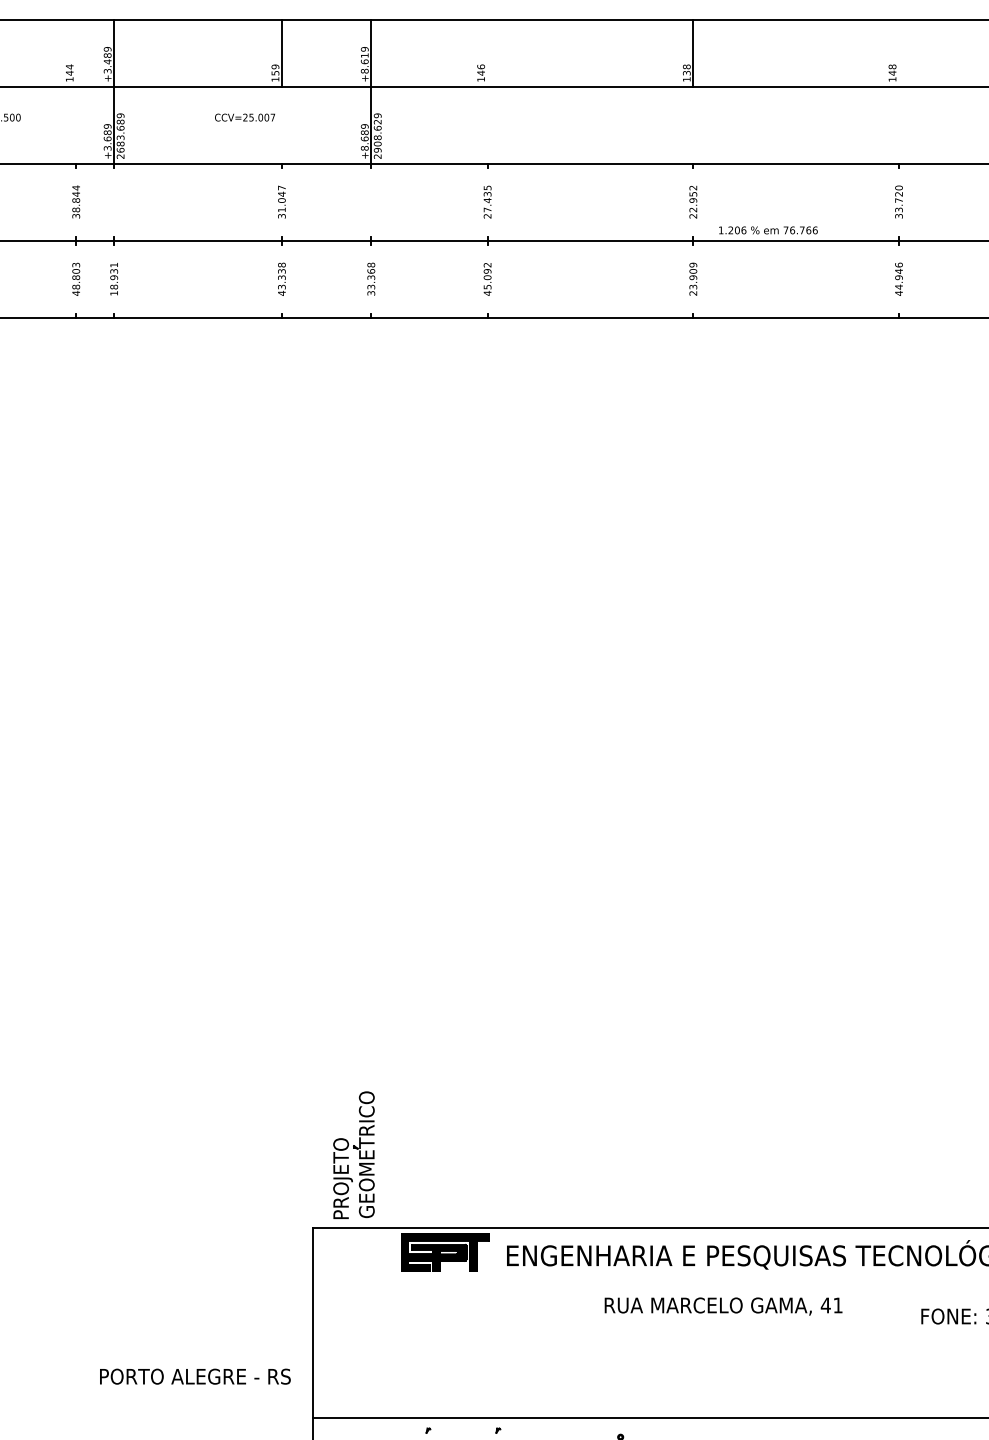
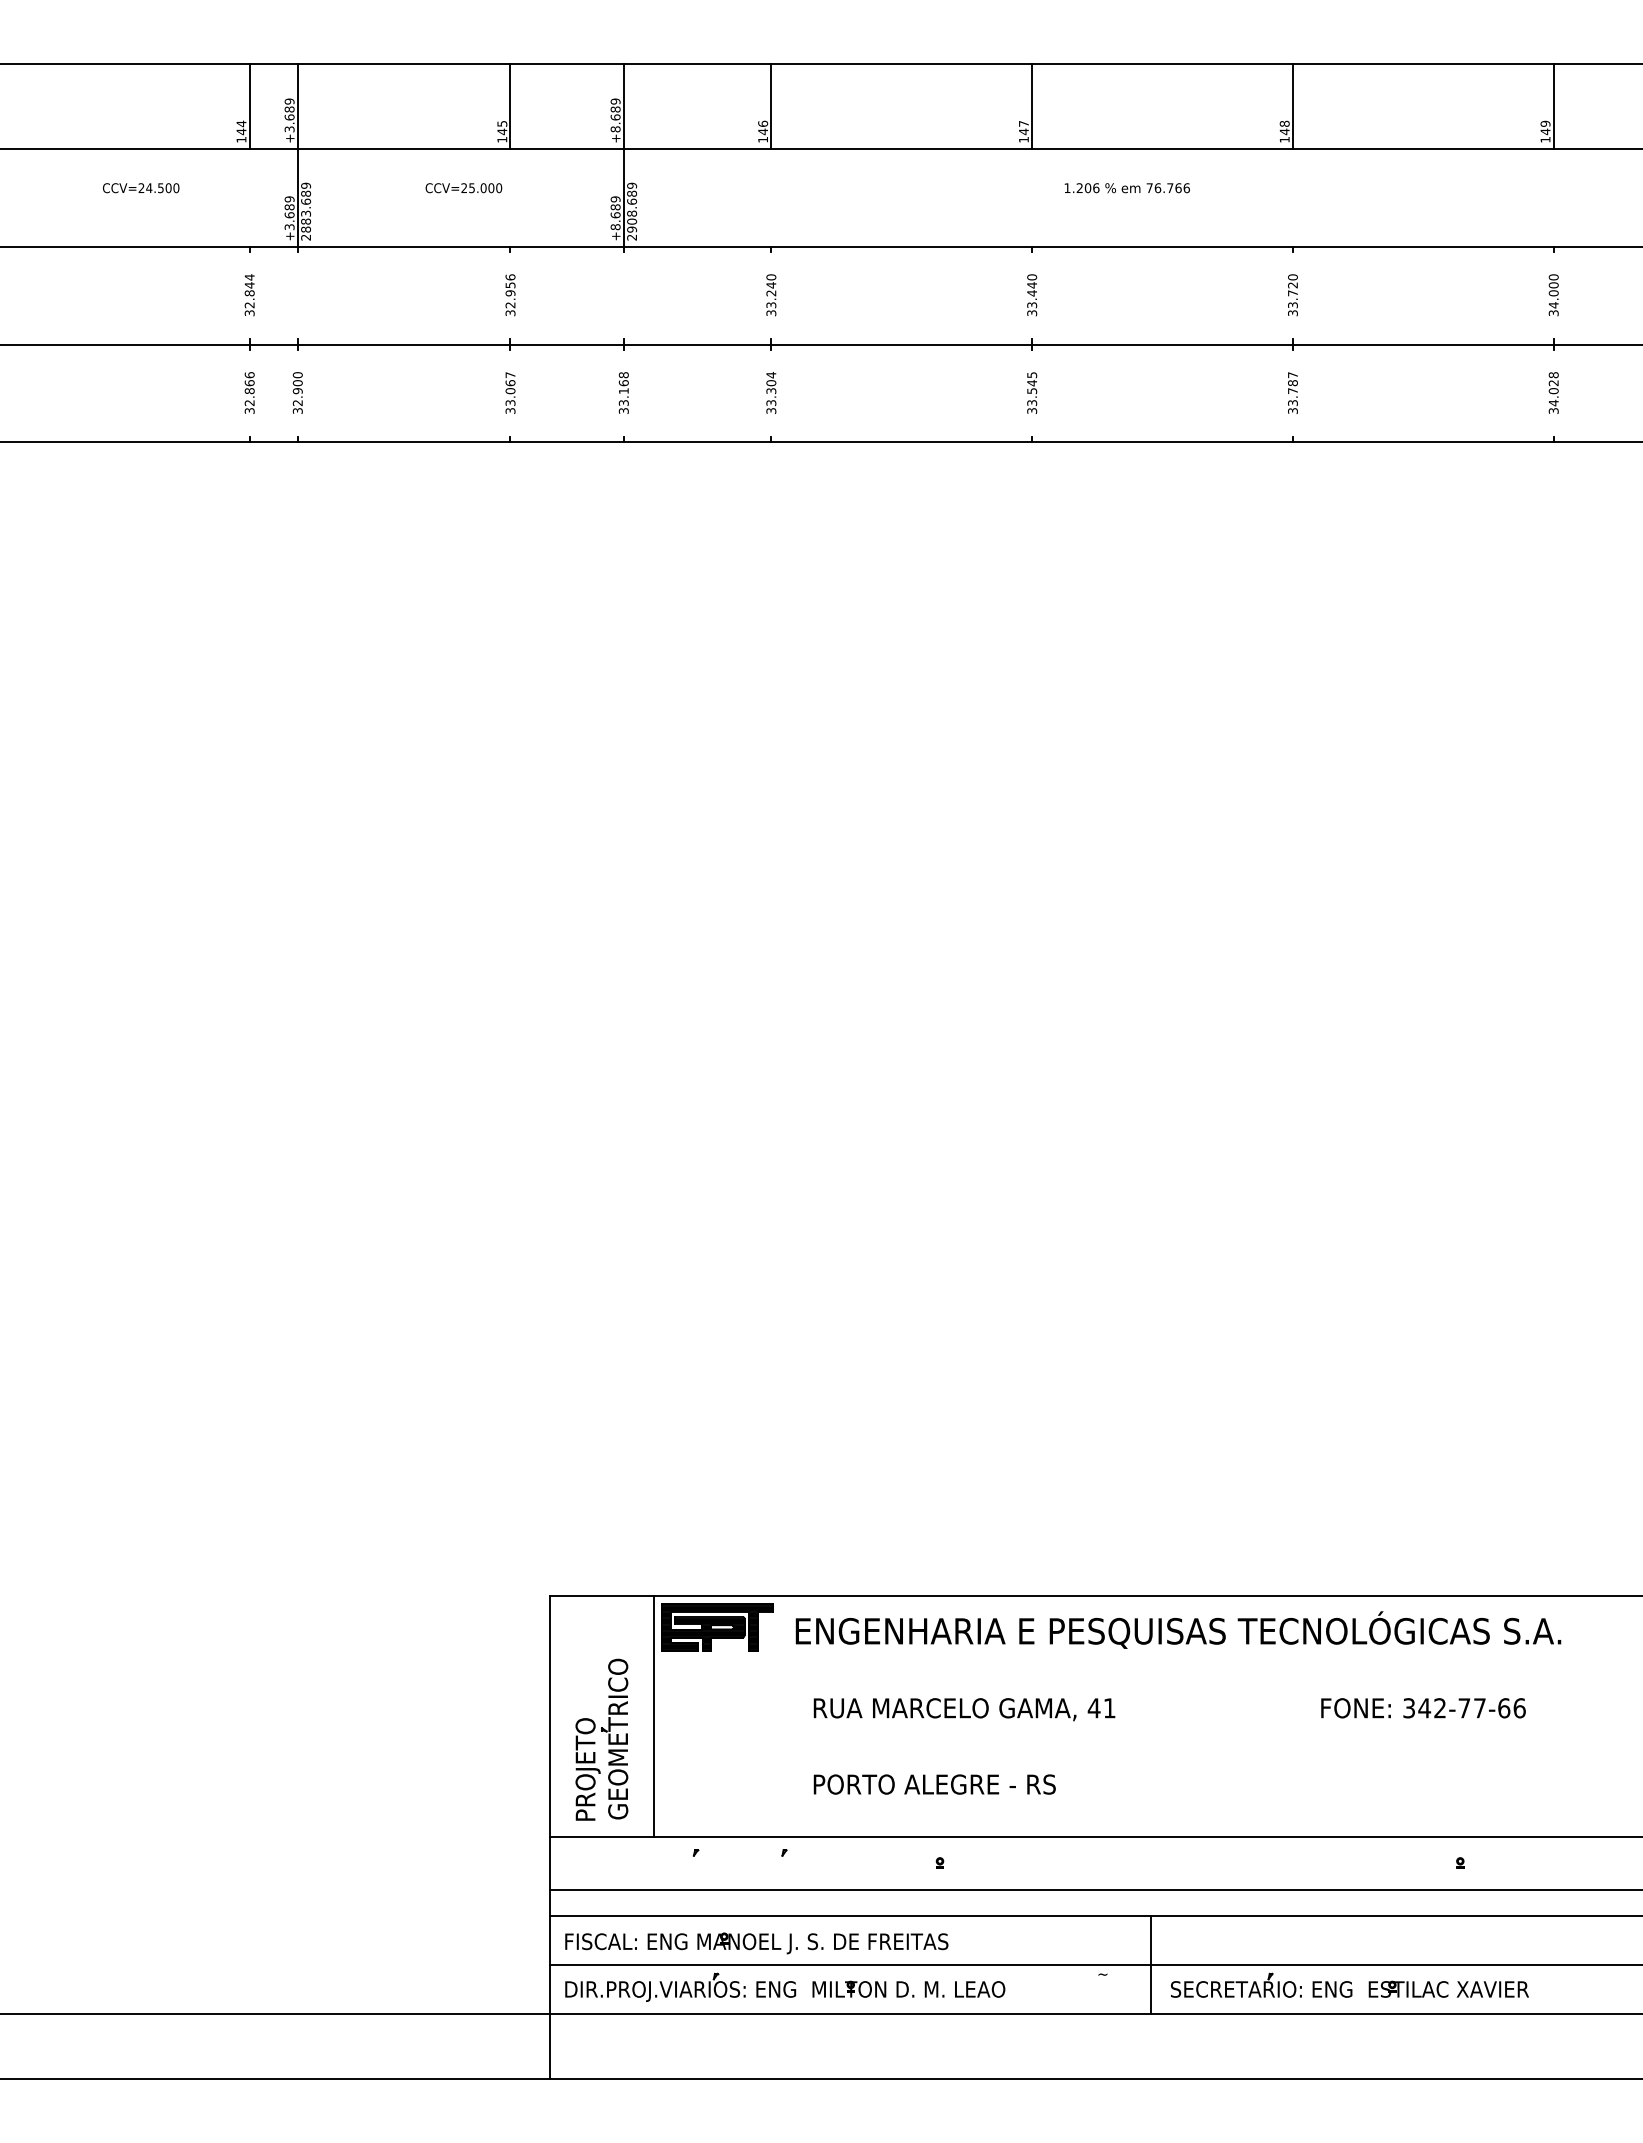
line: (76, 53) -> (249, 106), added
line: (487, 53) -> (771, 106), added
line: (898, 53) -> (1292, 106), added
text: (364, 55) -> (615, 109), +8.619 -> +8.689
text: (107, 61) -> (289, 117), +3.489 -> +3.689
text: (275, 69) -> (502, 127), 159 -> 145
text: (686, 69) -> (1023, 127), 138 -> 147
text: (273, 117) -> (499, 188), CCV=25.007 -> CCV=25.000
text: (378, 121) -> (632, 193), 2908.629 -> 2908.689
text: (120, 150) -> (305, 229), 2683.689 -> 2883.689
text: (281, 199) -> (510, 291), 31.047 -> 32.956
text: (487, 202) -> (771, 295), 27.435 -> 33.240
text: (693, 202) -> (1032, 295), 22.952 -> 33.440
text: (76, 210) -> (249, 305), 38.844 -> 32.844
text: (767, 230) -> (1126, 188), moved
text: (371, 277) -> (623, 391), 33.368 -> 33.168
text: (113, 278) -> (297, 392), 18.931 -> 32.900
text: (693, 278) -> (1032, 392), 23.909 -> 33.545
text: (76, 279) -> (249, 393), 48.803 -> 32.866
text: (281, 279) -> (510, 393), 43.338 -> 33.067
text: (487, 279) -> (771, 393), 45.092 -> 33.304
text: (898, 279) -> (1292, 393), 44.946 -> 33.787
part: (348, 1157) -> (595, 1742), moved
text: (723, 1306) -> (964, 1709), moved
line: (395, 1323) -> (654, 1716), added
text: (195, 1376) -> (934, 1784), moved

